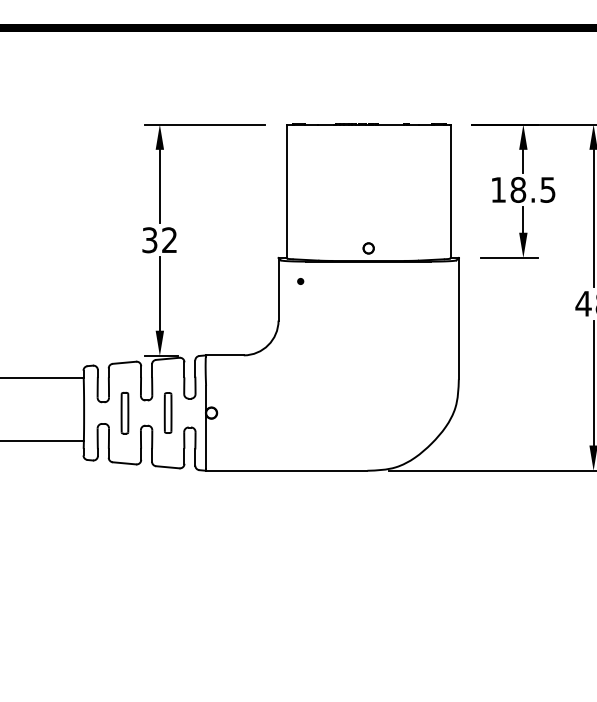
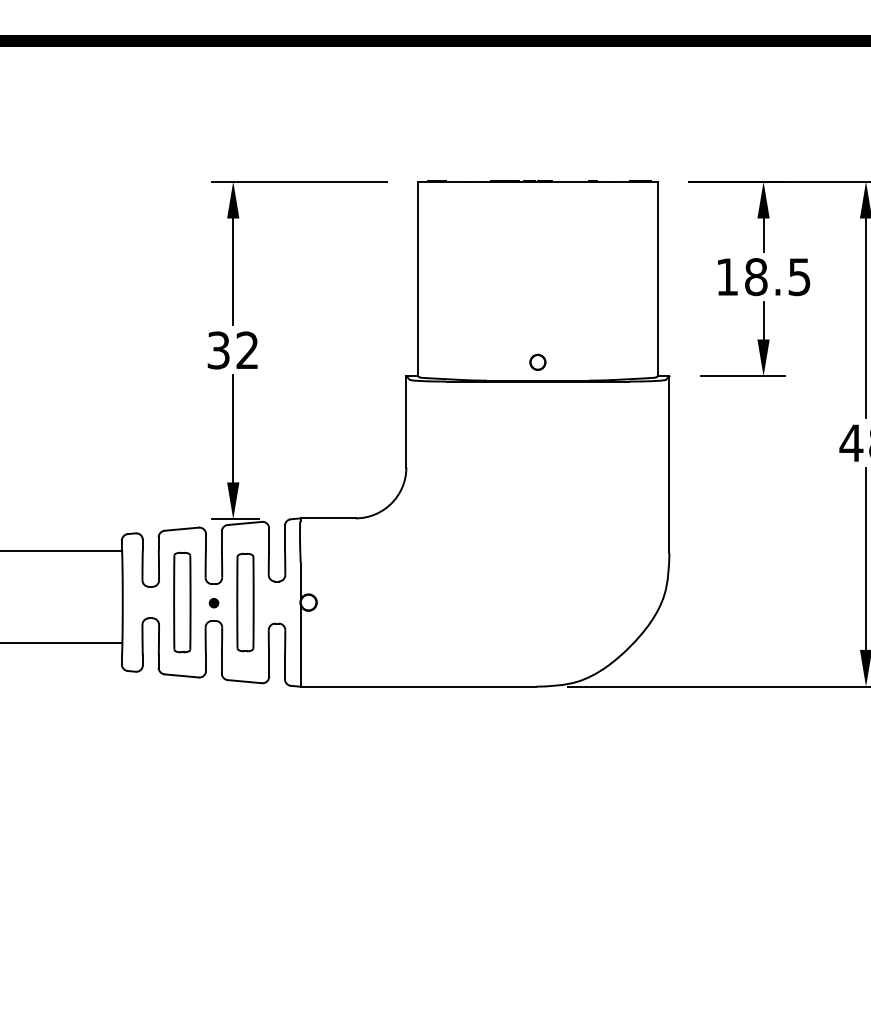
part: (300, 281) -> (213, 603), moved
part: (167, 412) -> (244, 601), size x1.67
part: (124, 413) -> (181, 603), size x1.67

